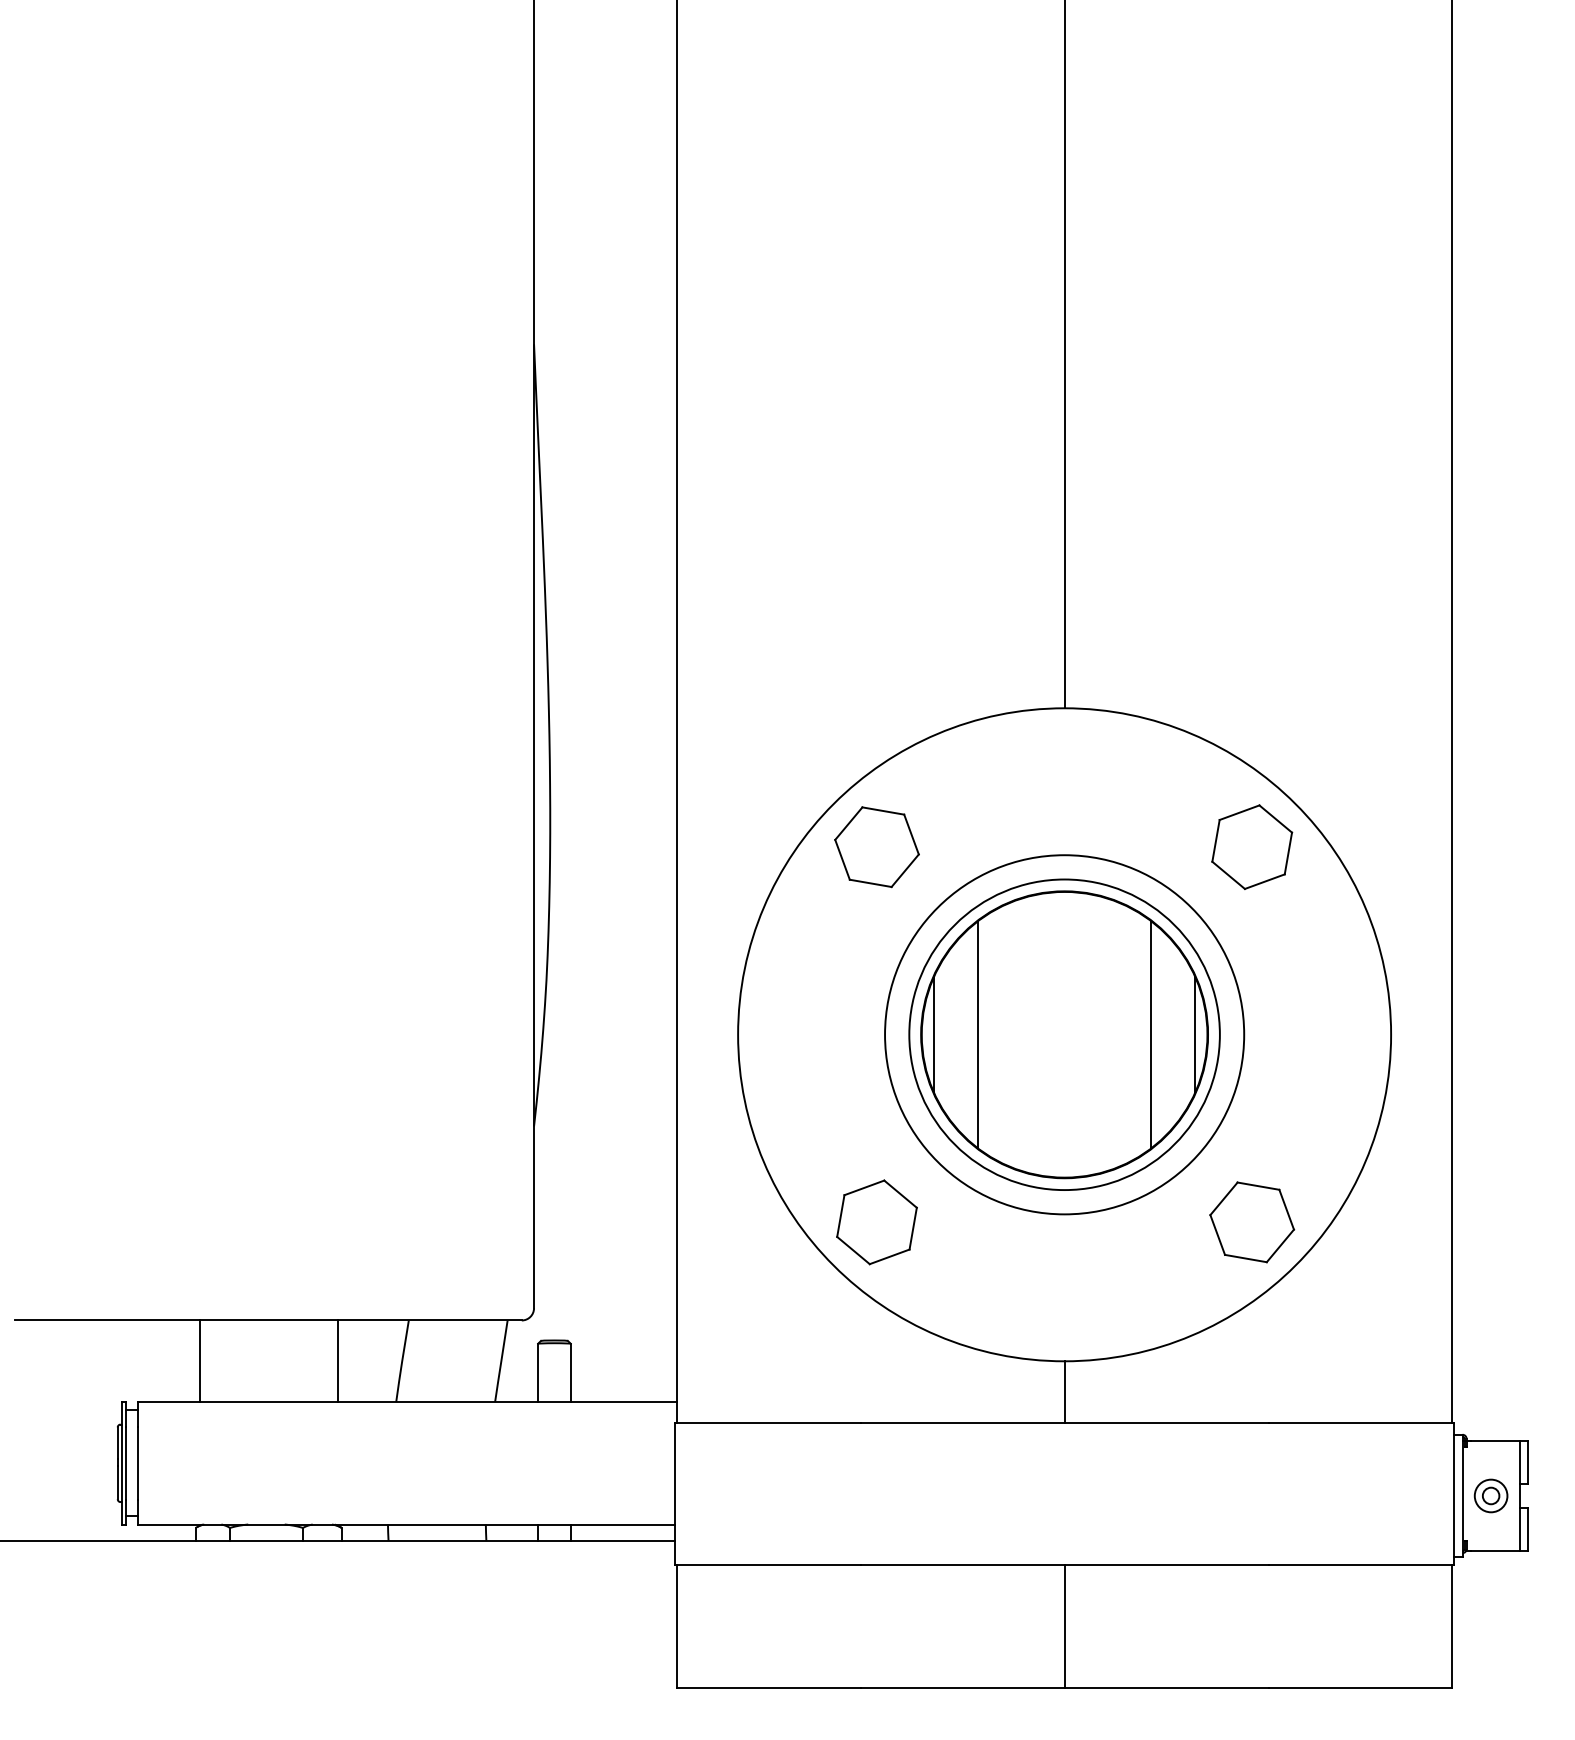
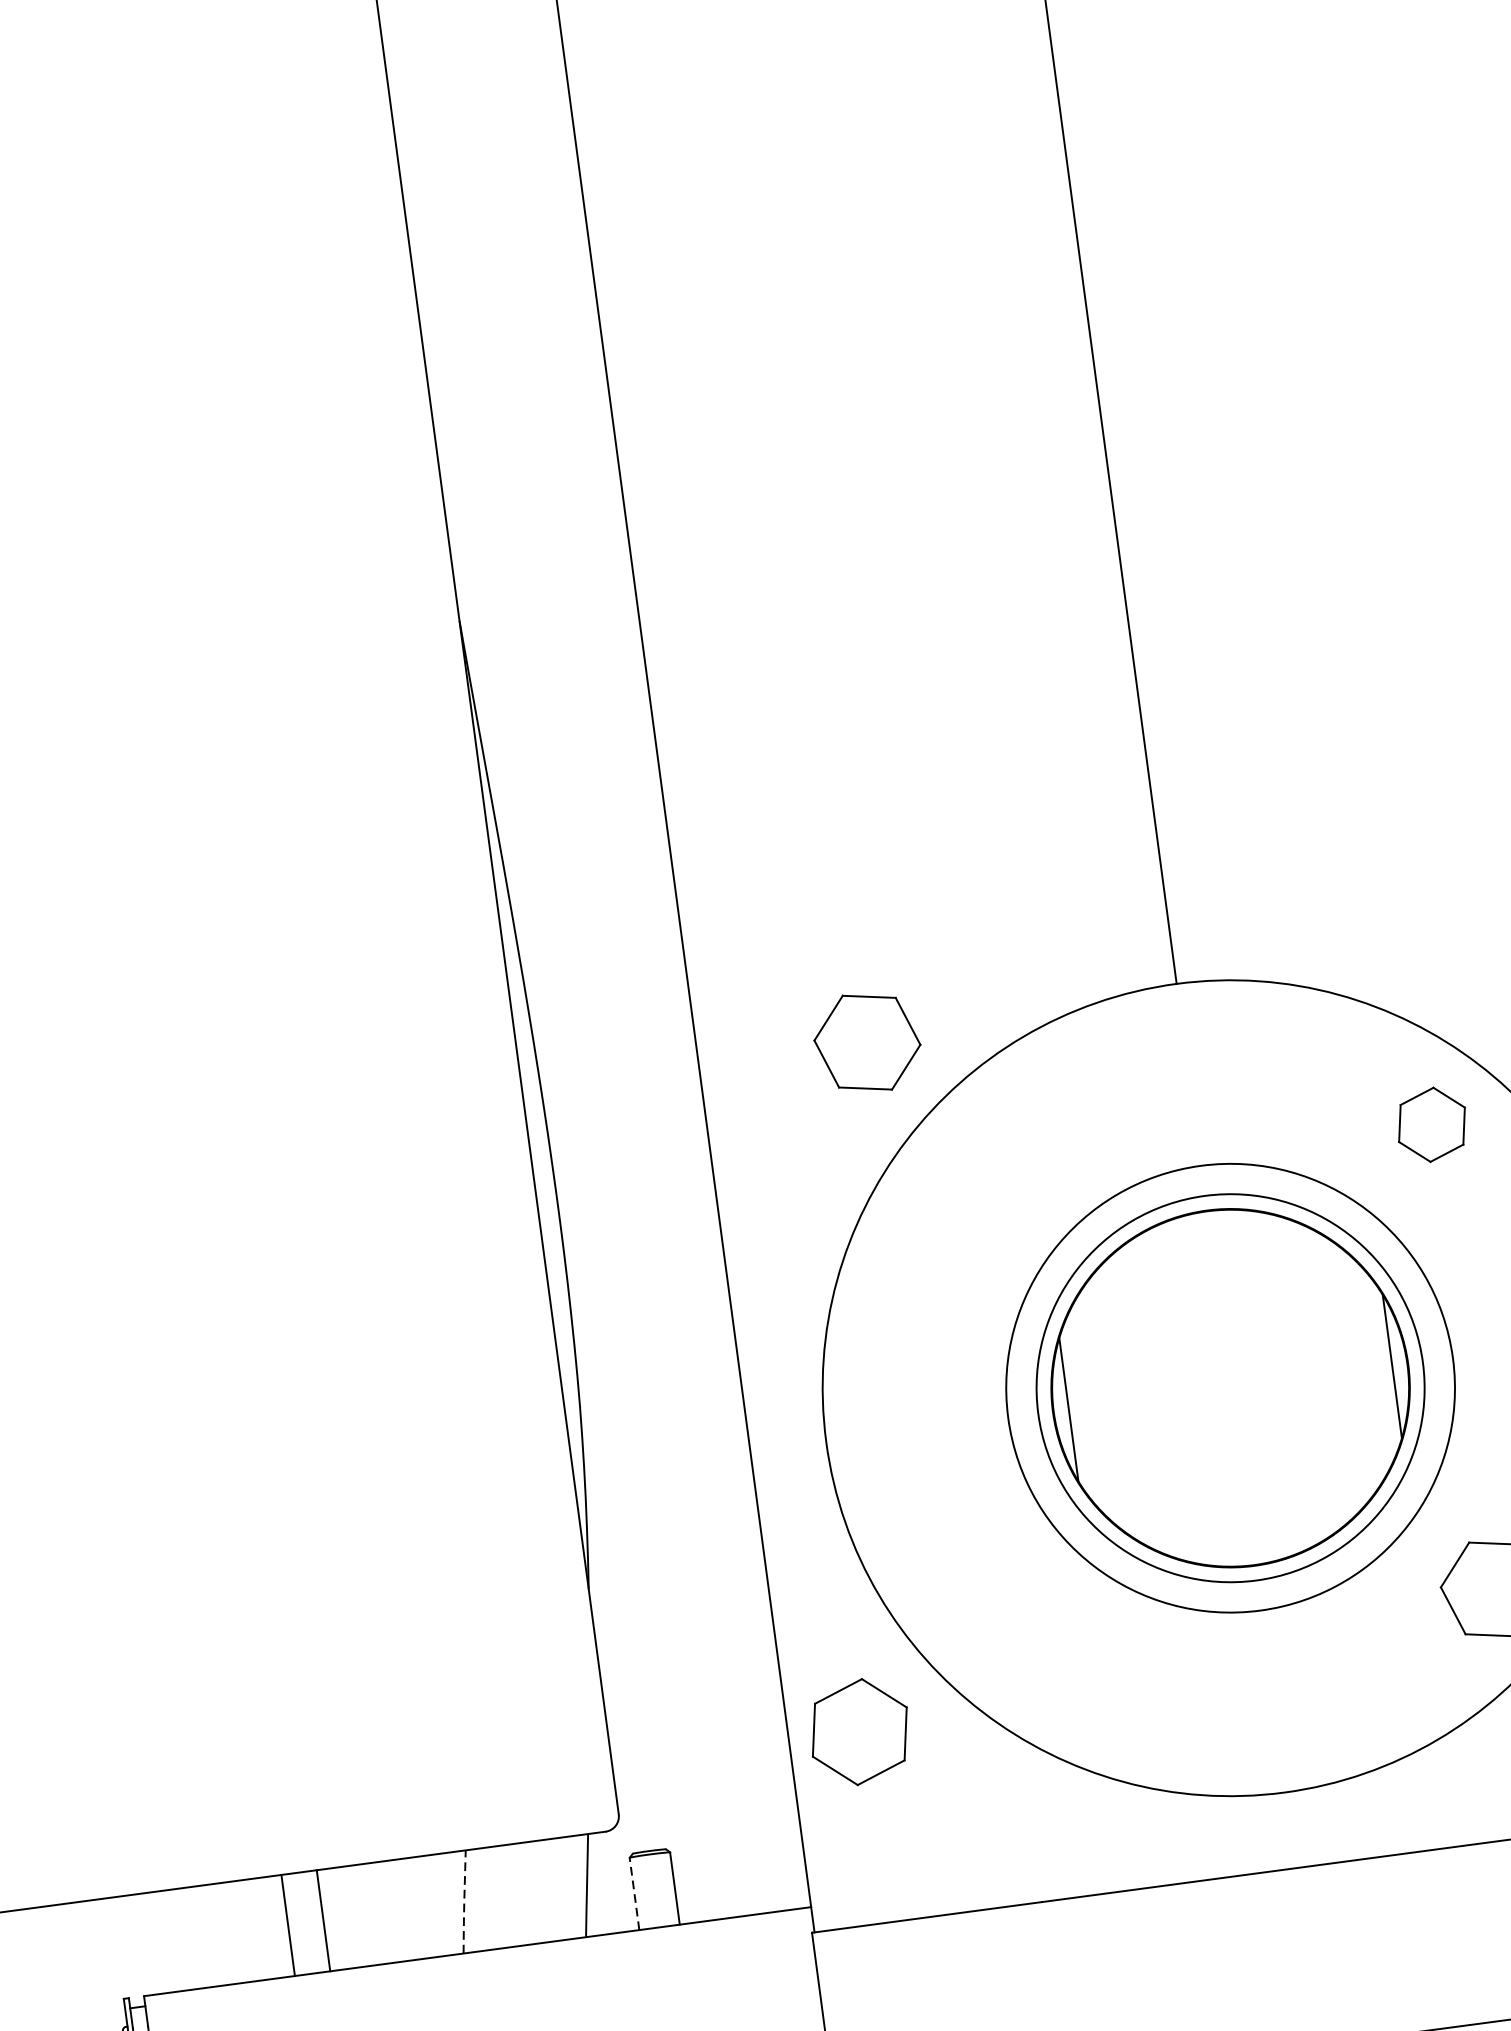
part: (1252, 846) -> (1432, 1124), size x0.7
part: (876, 847) -> (866, 1043), moved
line: (978, 1034) -> (1123, 1402), removed
line: (1151, 1034) -> (1338, 1373), removed
part: (876, 1222) -> (859, 1732), moved
line: (199, 1361) -> (287, 1925), moved
line: (337, 1361) -> (323, 1921), moved
line: (402, 1361) -> (464, 1902), solid -> dashed
line: (538, 1372) -> (634, 1893), solid -> dashed
line: (1064, 1391) -> (1289, 1829), removed

